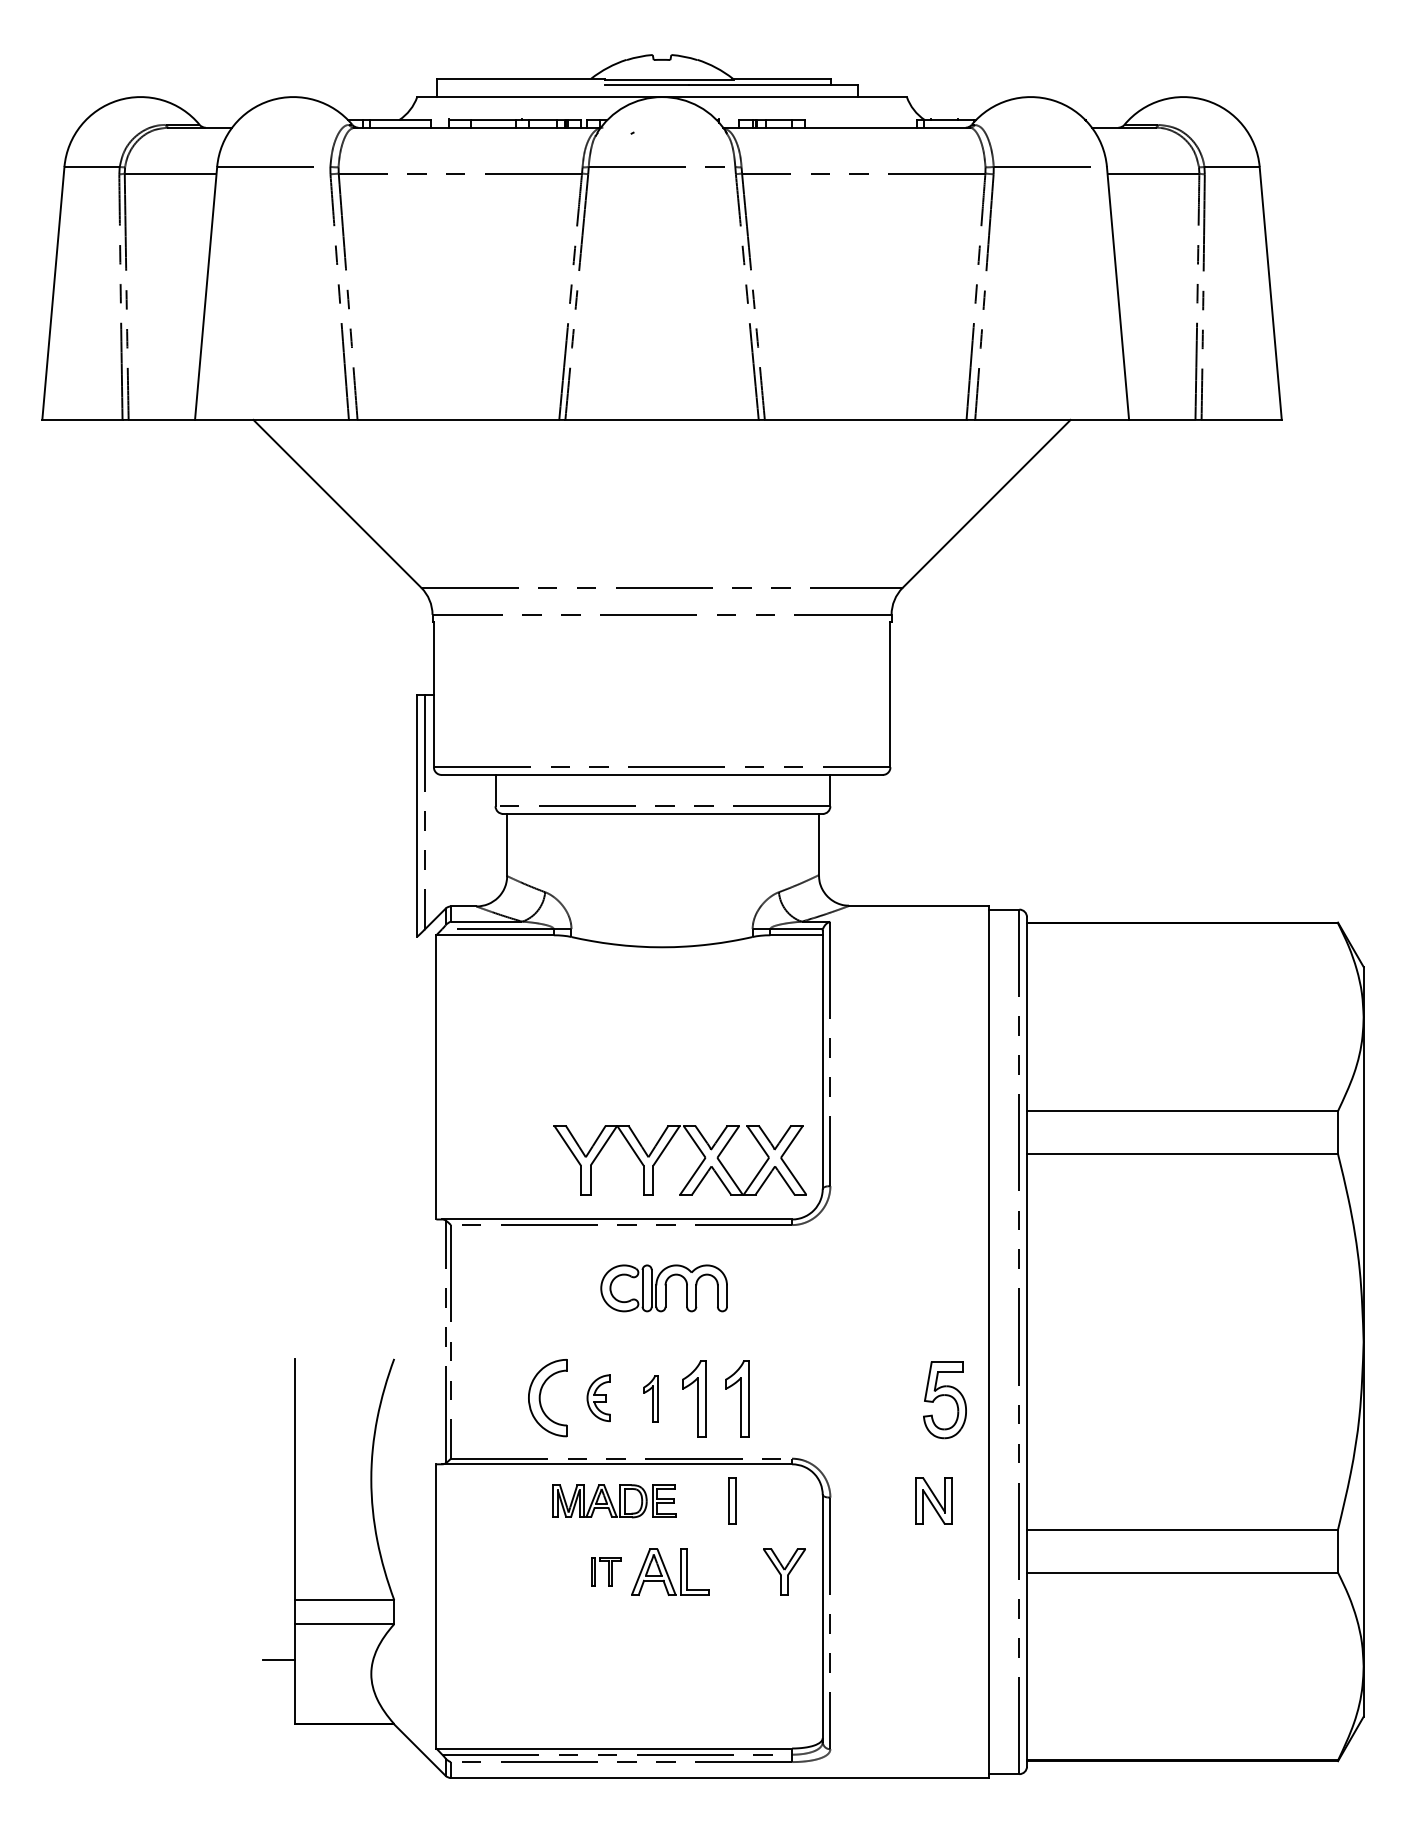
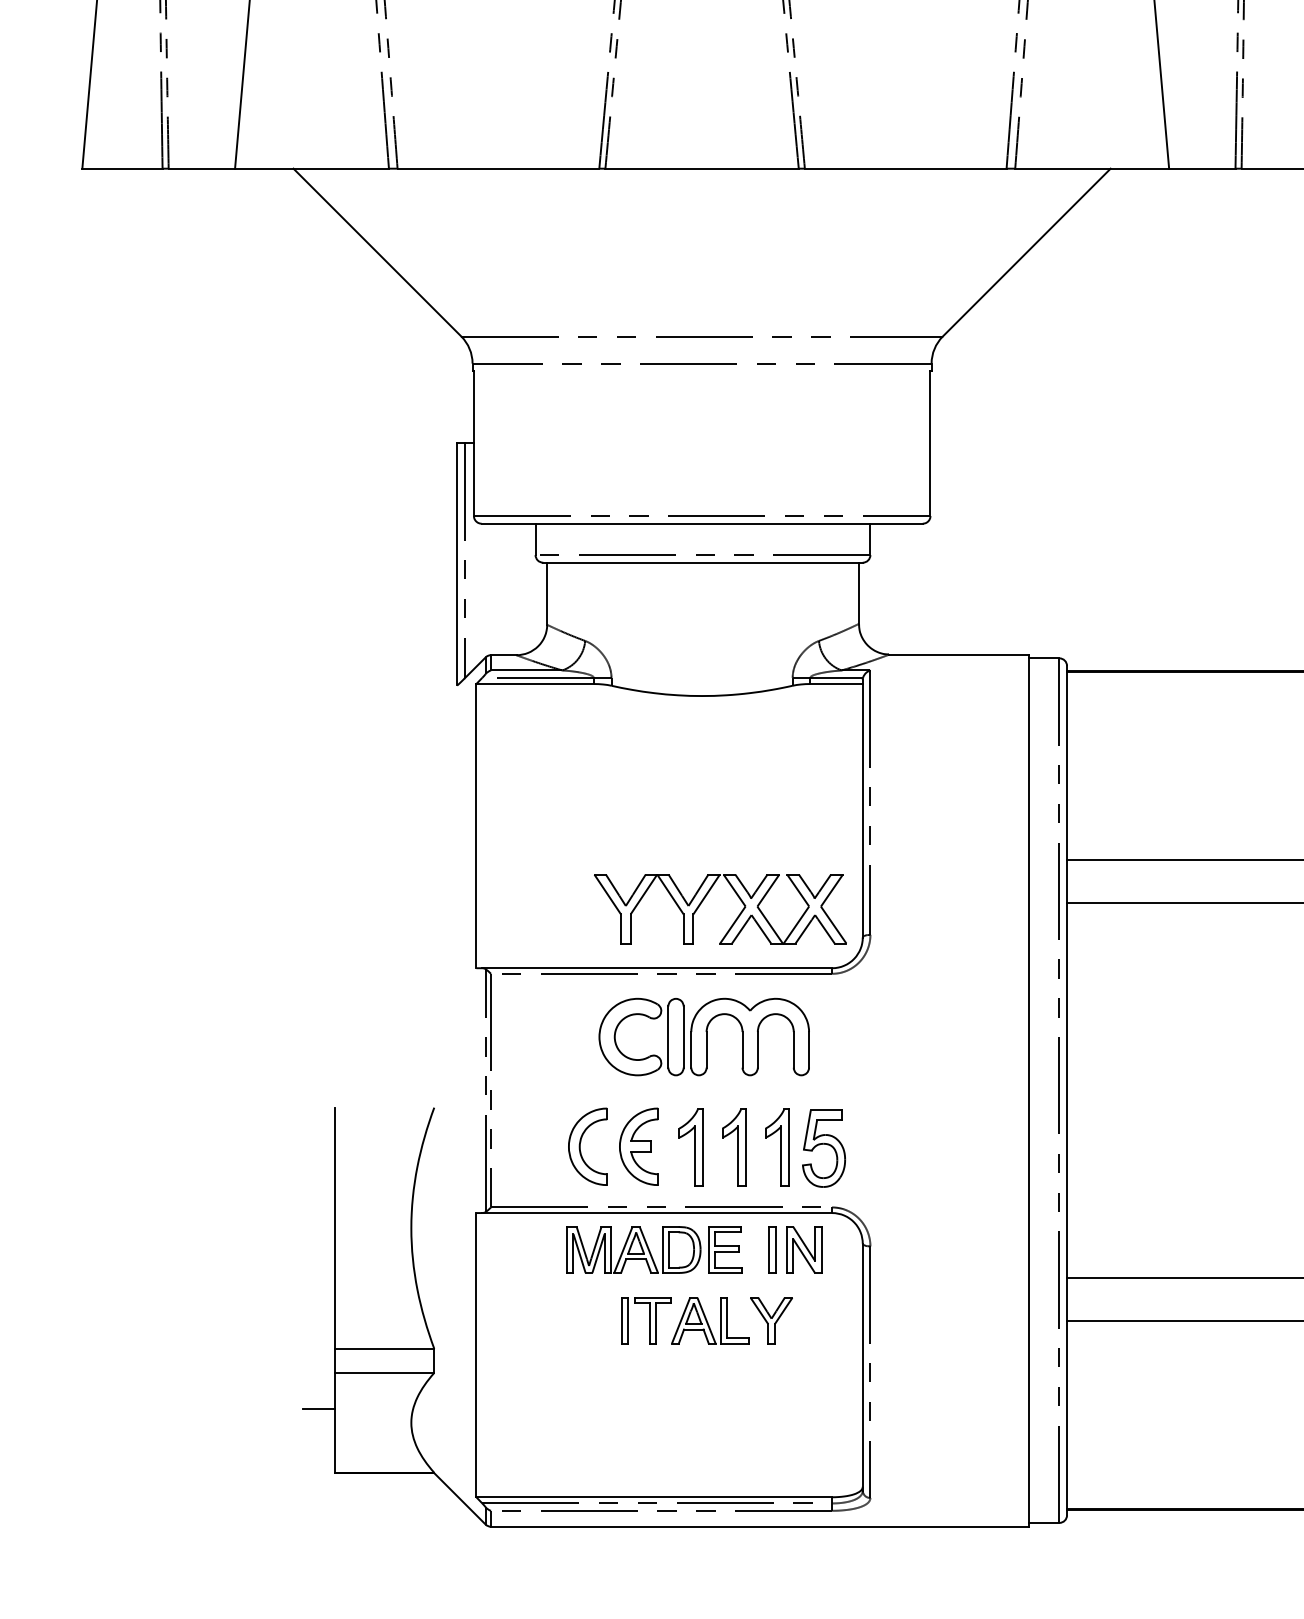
part: (663, 1288) -> (703, 1037), size x1.67
part: (598, 1398) -> (638, 1147), size x1.67
part: (650, 1398) -> (690, 1147), size x1.67
part: (944, 1400) -> (823, 1149), moved
part: (933, 1500) -> (803, 1249), moved
part: (614, 1501) -> (654, 1250), size x1.43
part: (606, 1571) -> (646, 1320), size x1.67
part: (784, 1571) -> (771, 1320), moved

